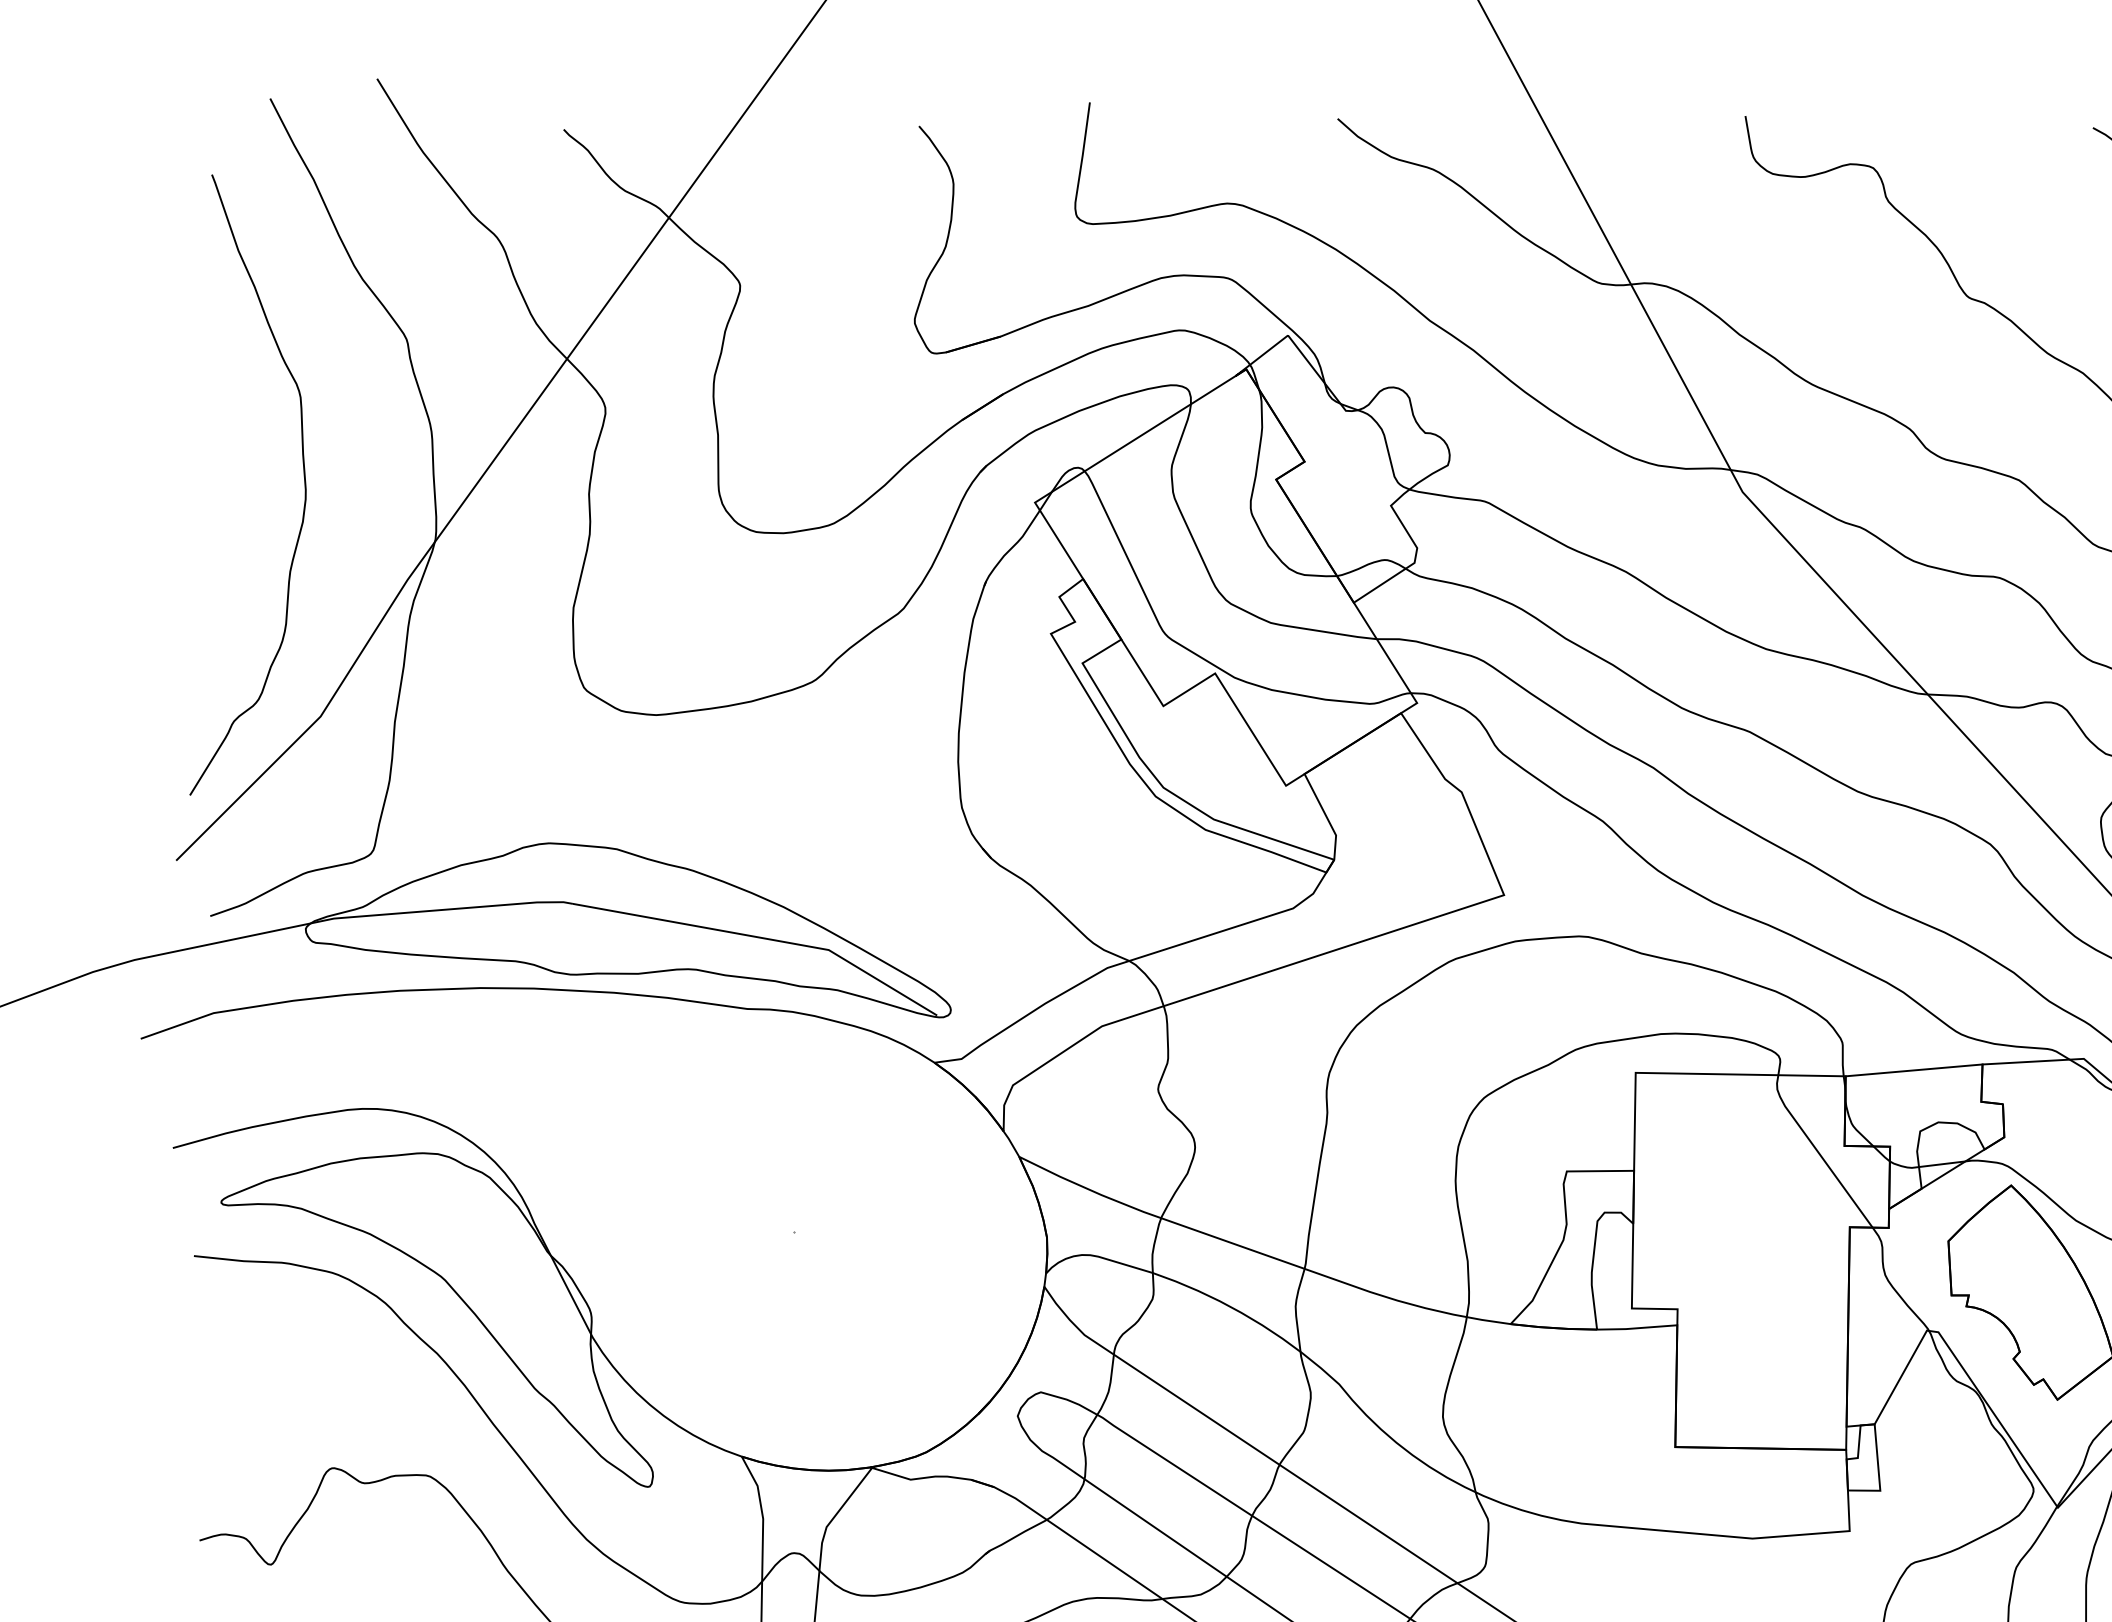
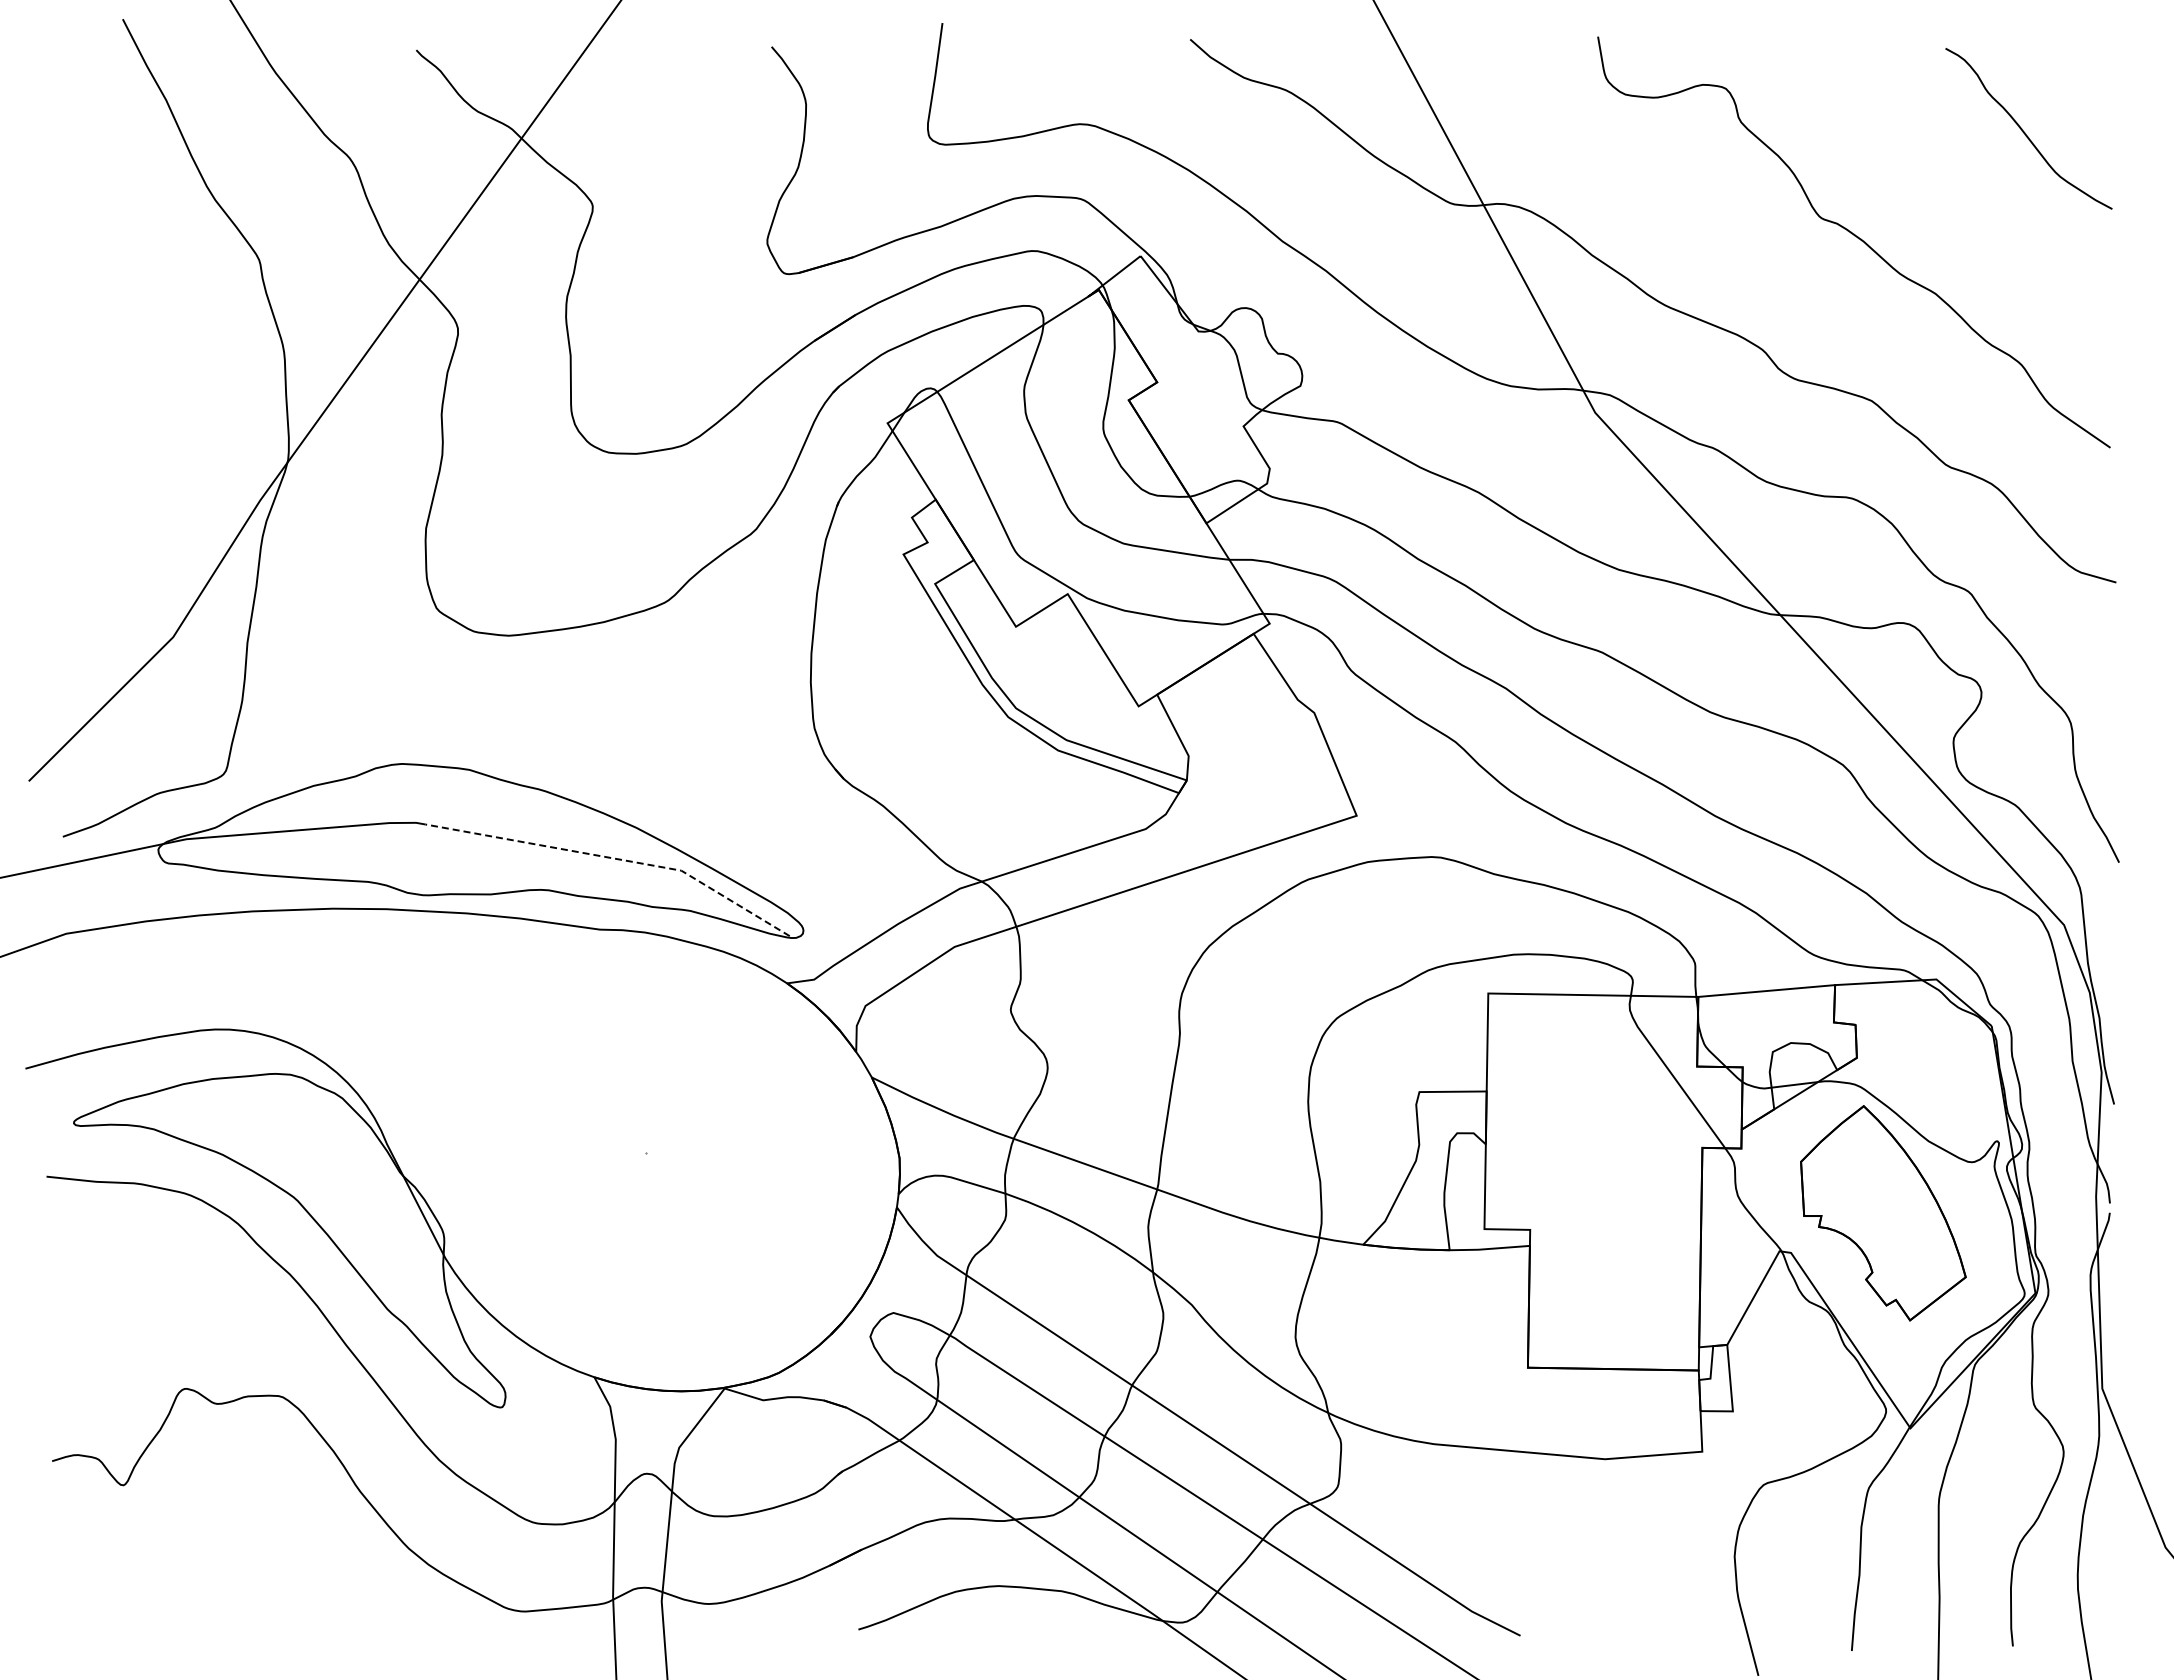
curve: (303, 481) -> (156, 402), removed
line: (762, 937) -> (615, 858), solid -> dashed

